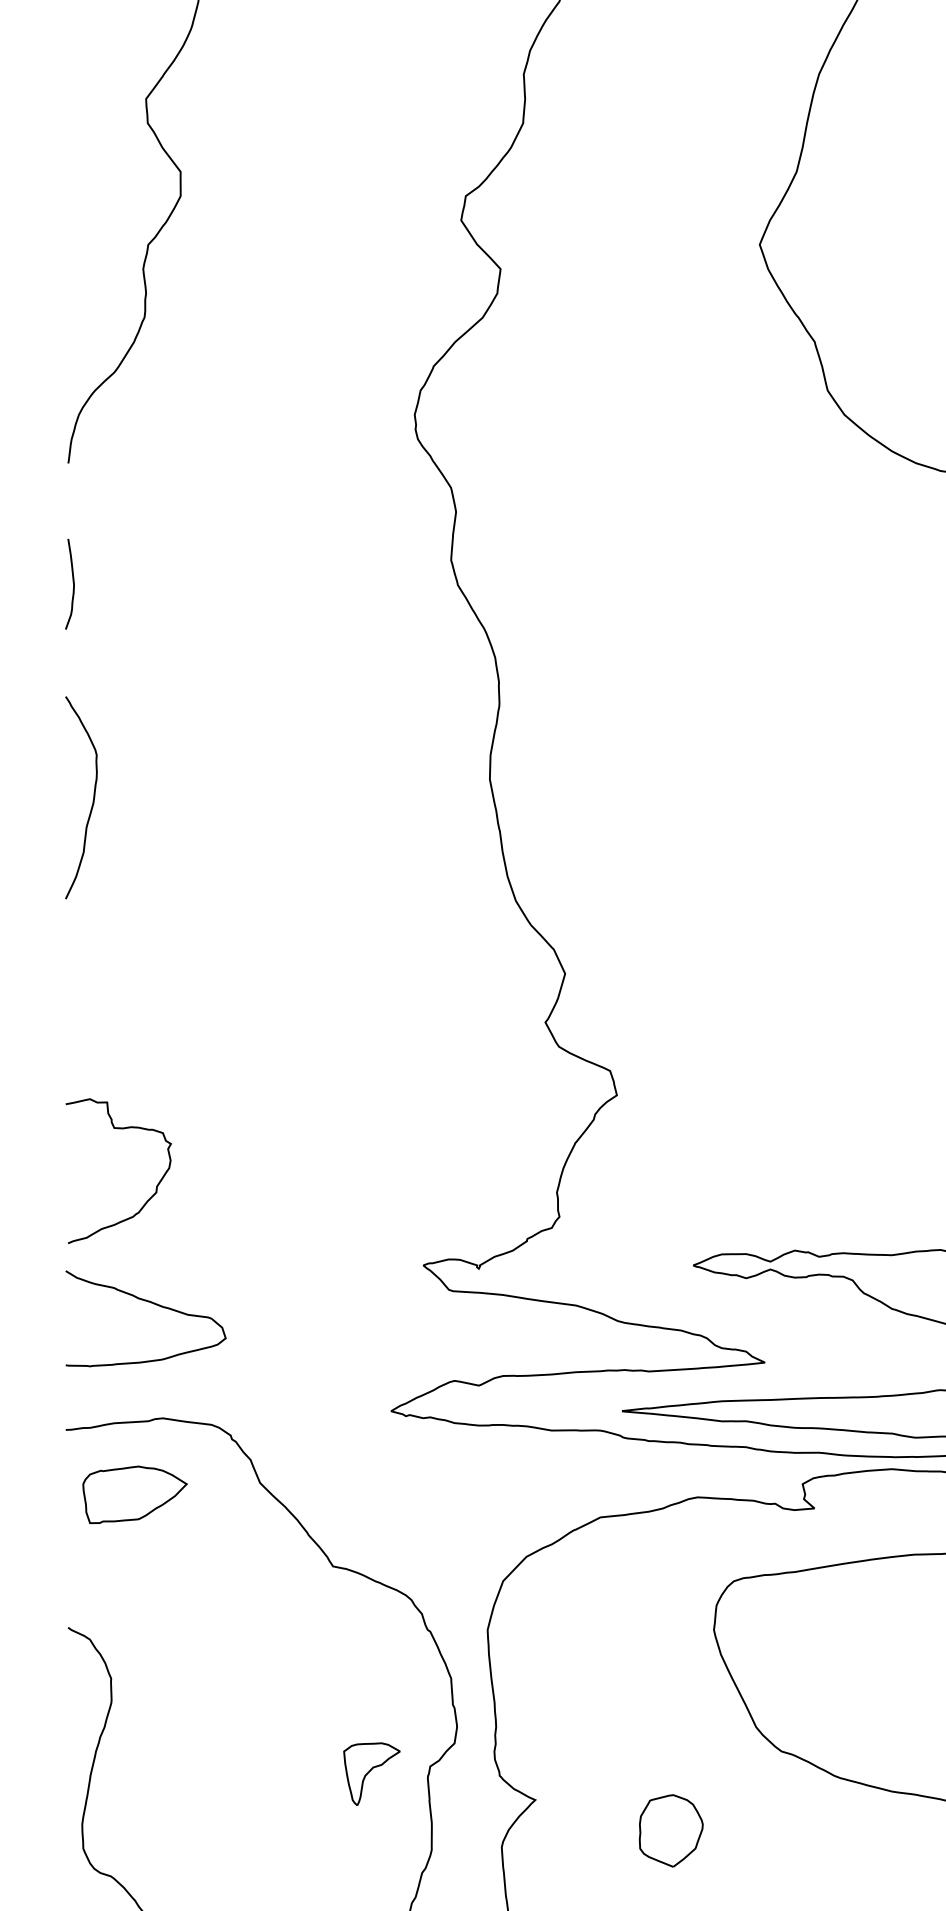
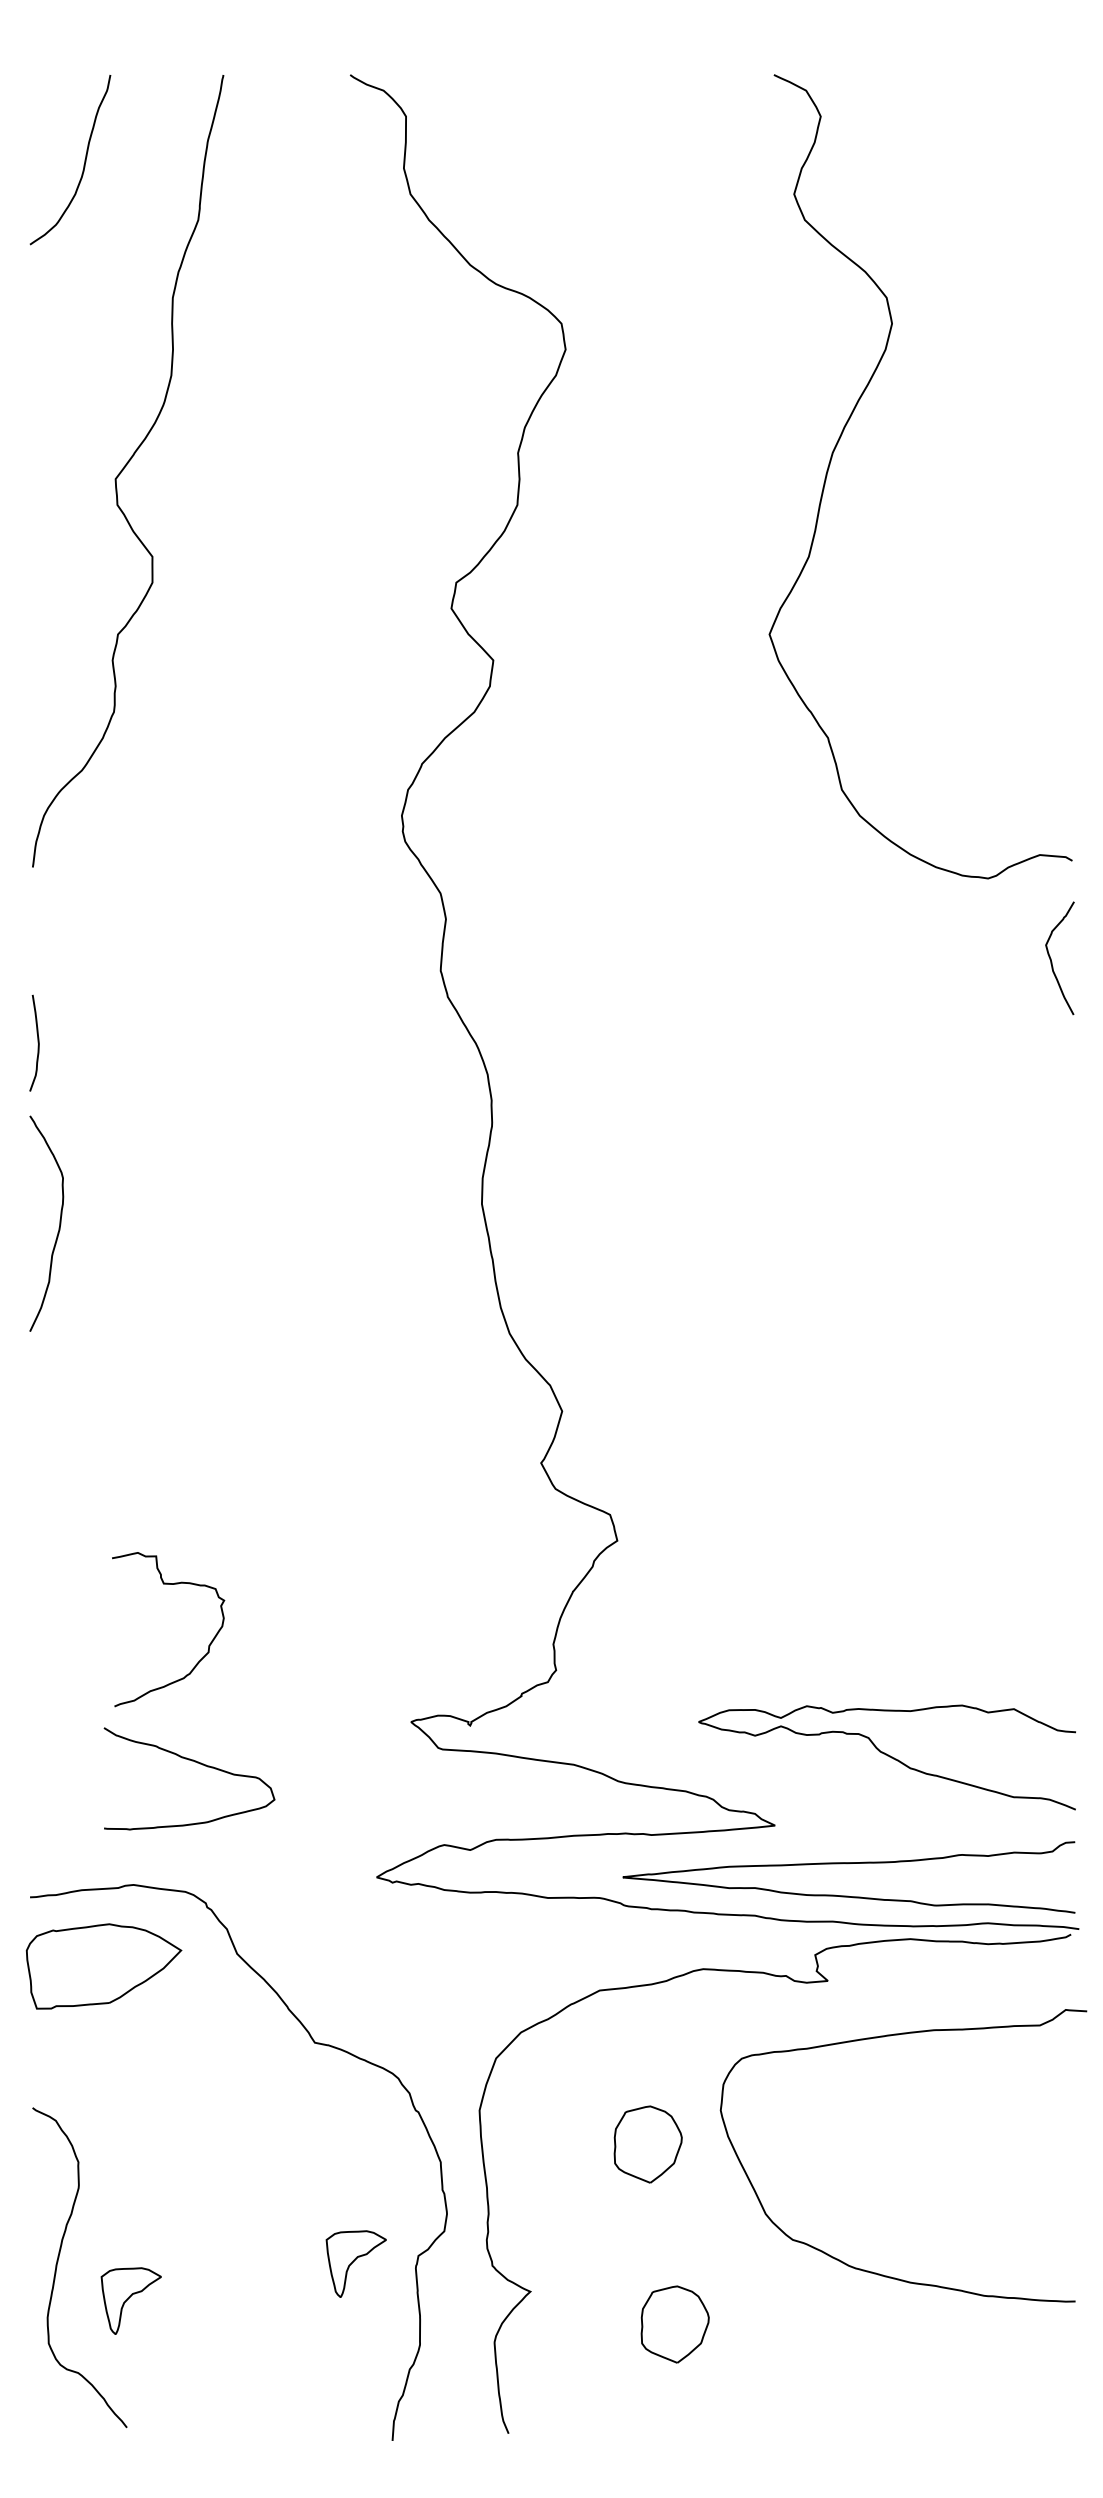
curve: (72, 583) -> (37, 1042), moved
curve: (156, 1186) -> (208, 1645), moved
curve: (153, 1304) -> (197, 1763), moved
part: (134, 1494) -> (103, 1966), size x1.4
part: (645, 1661) -> (647, 2144), added
part: (160, 1808) -> (130, 2300), added

